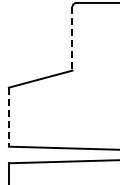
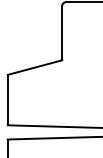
line: (72, 38) -> (62, 32), dashed -> solid
line: (8, 117) -> (7, 100), dashed -> solid

